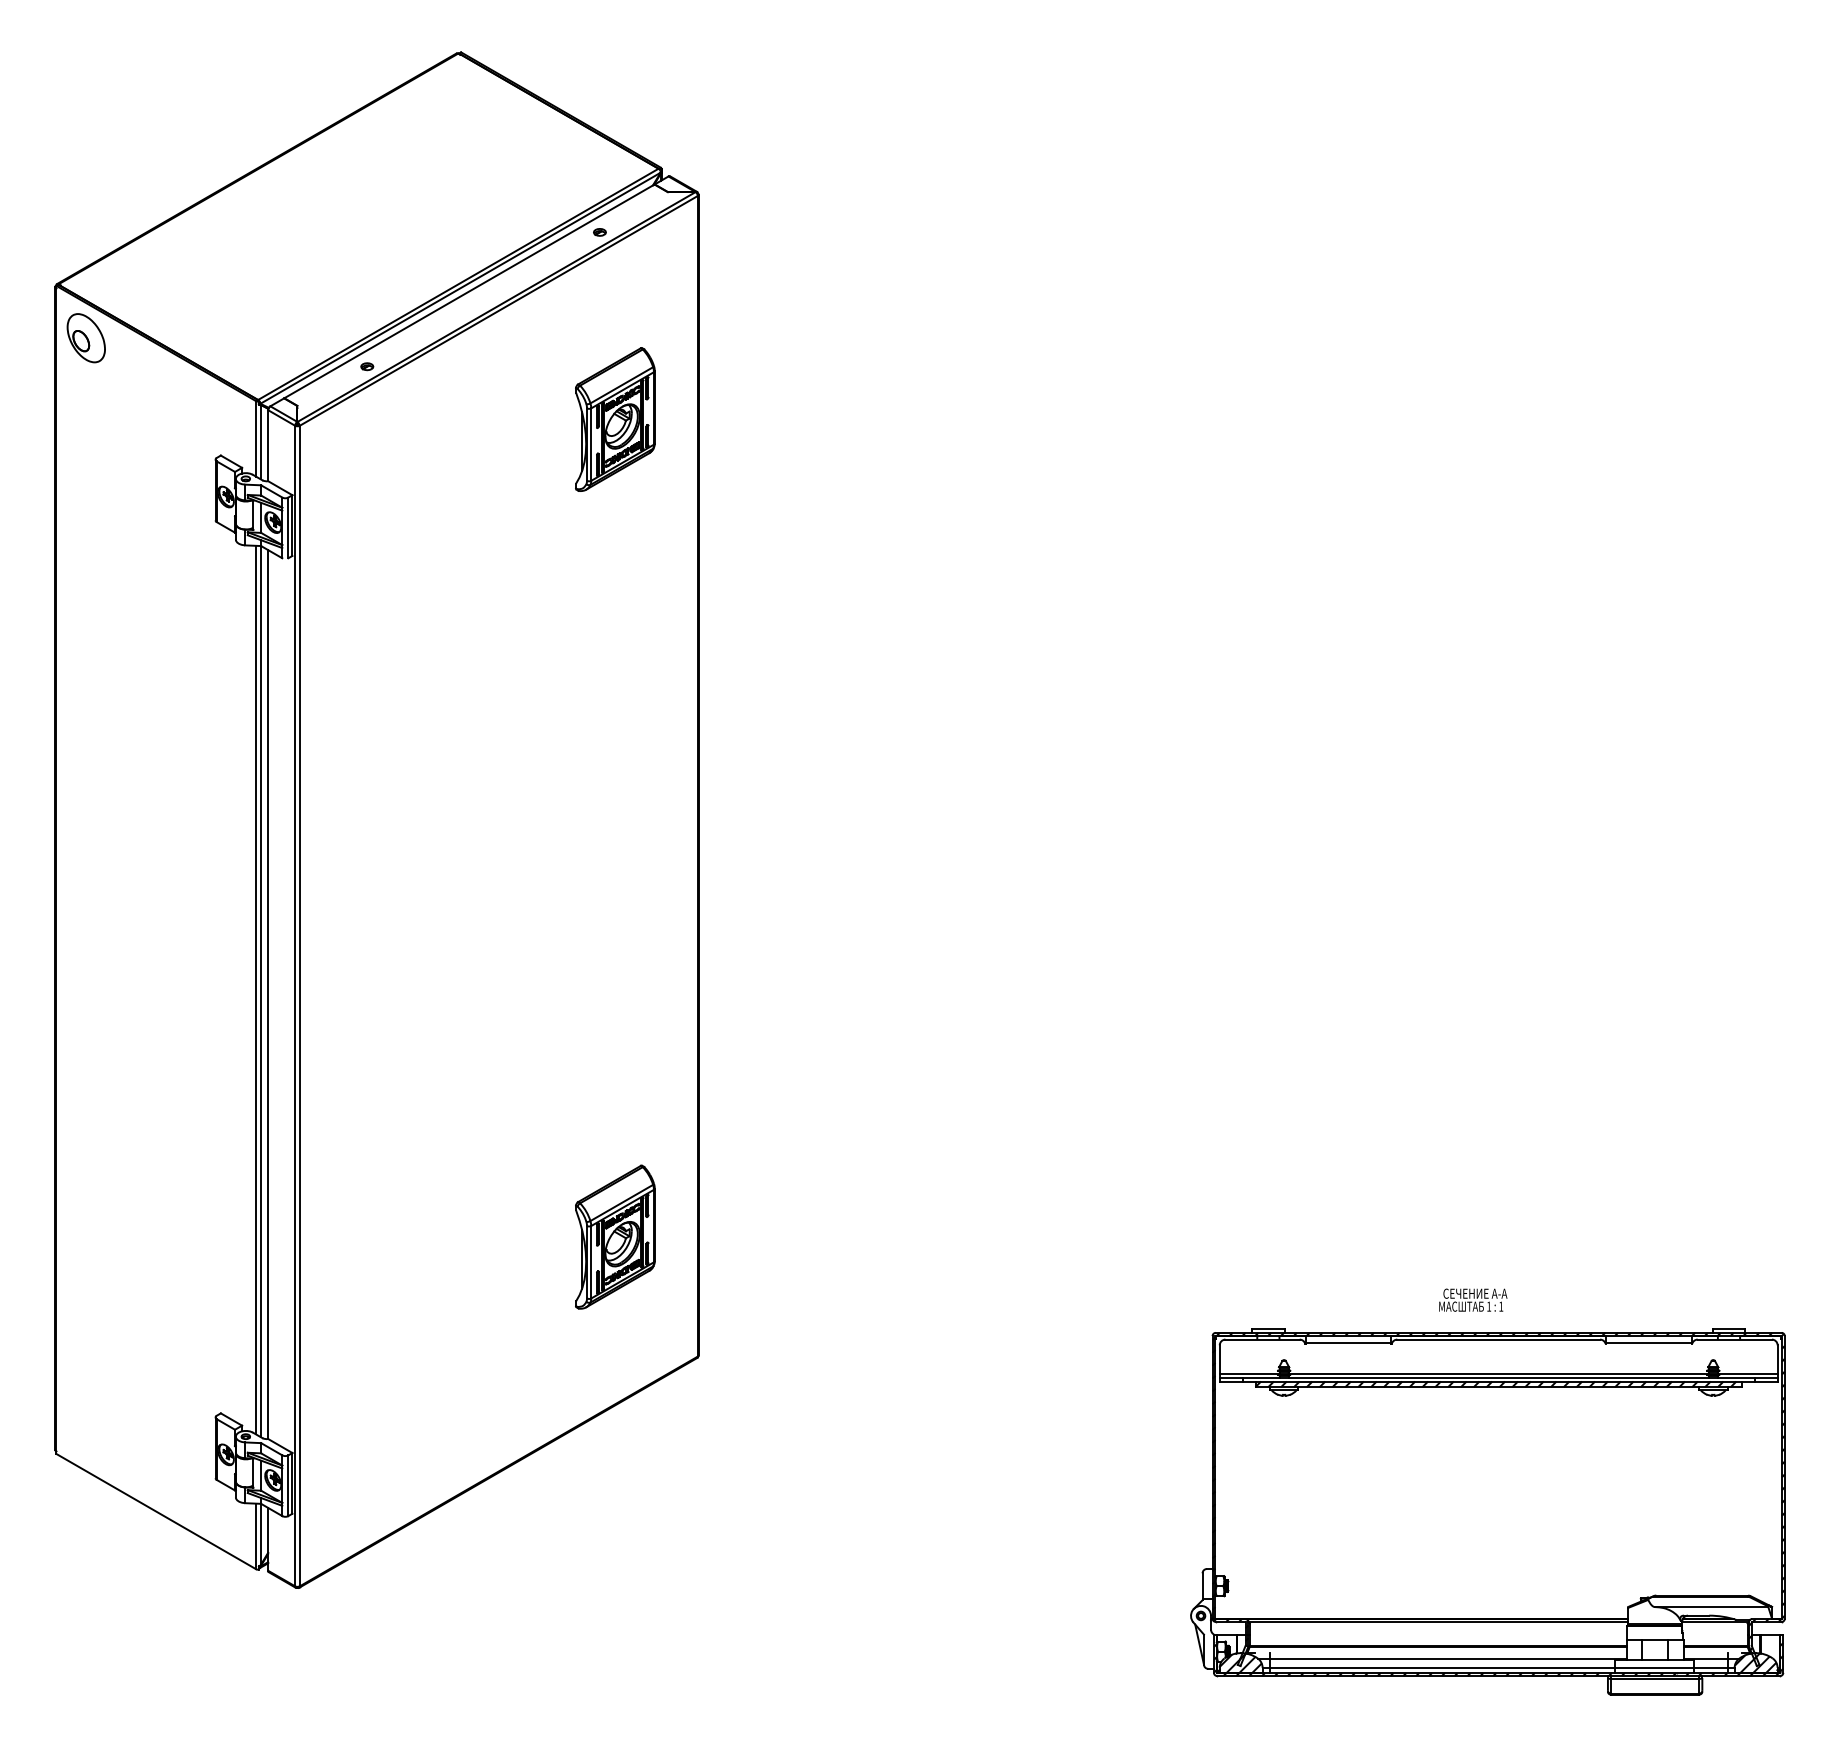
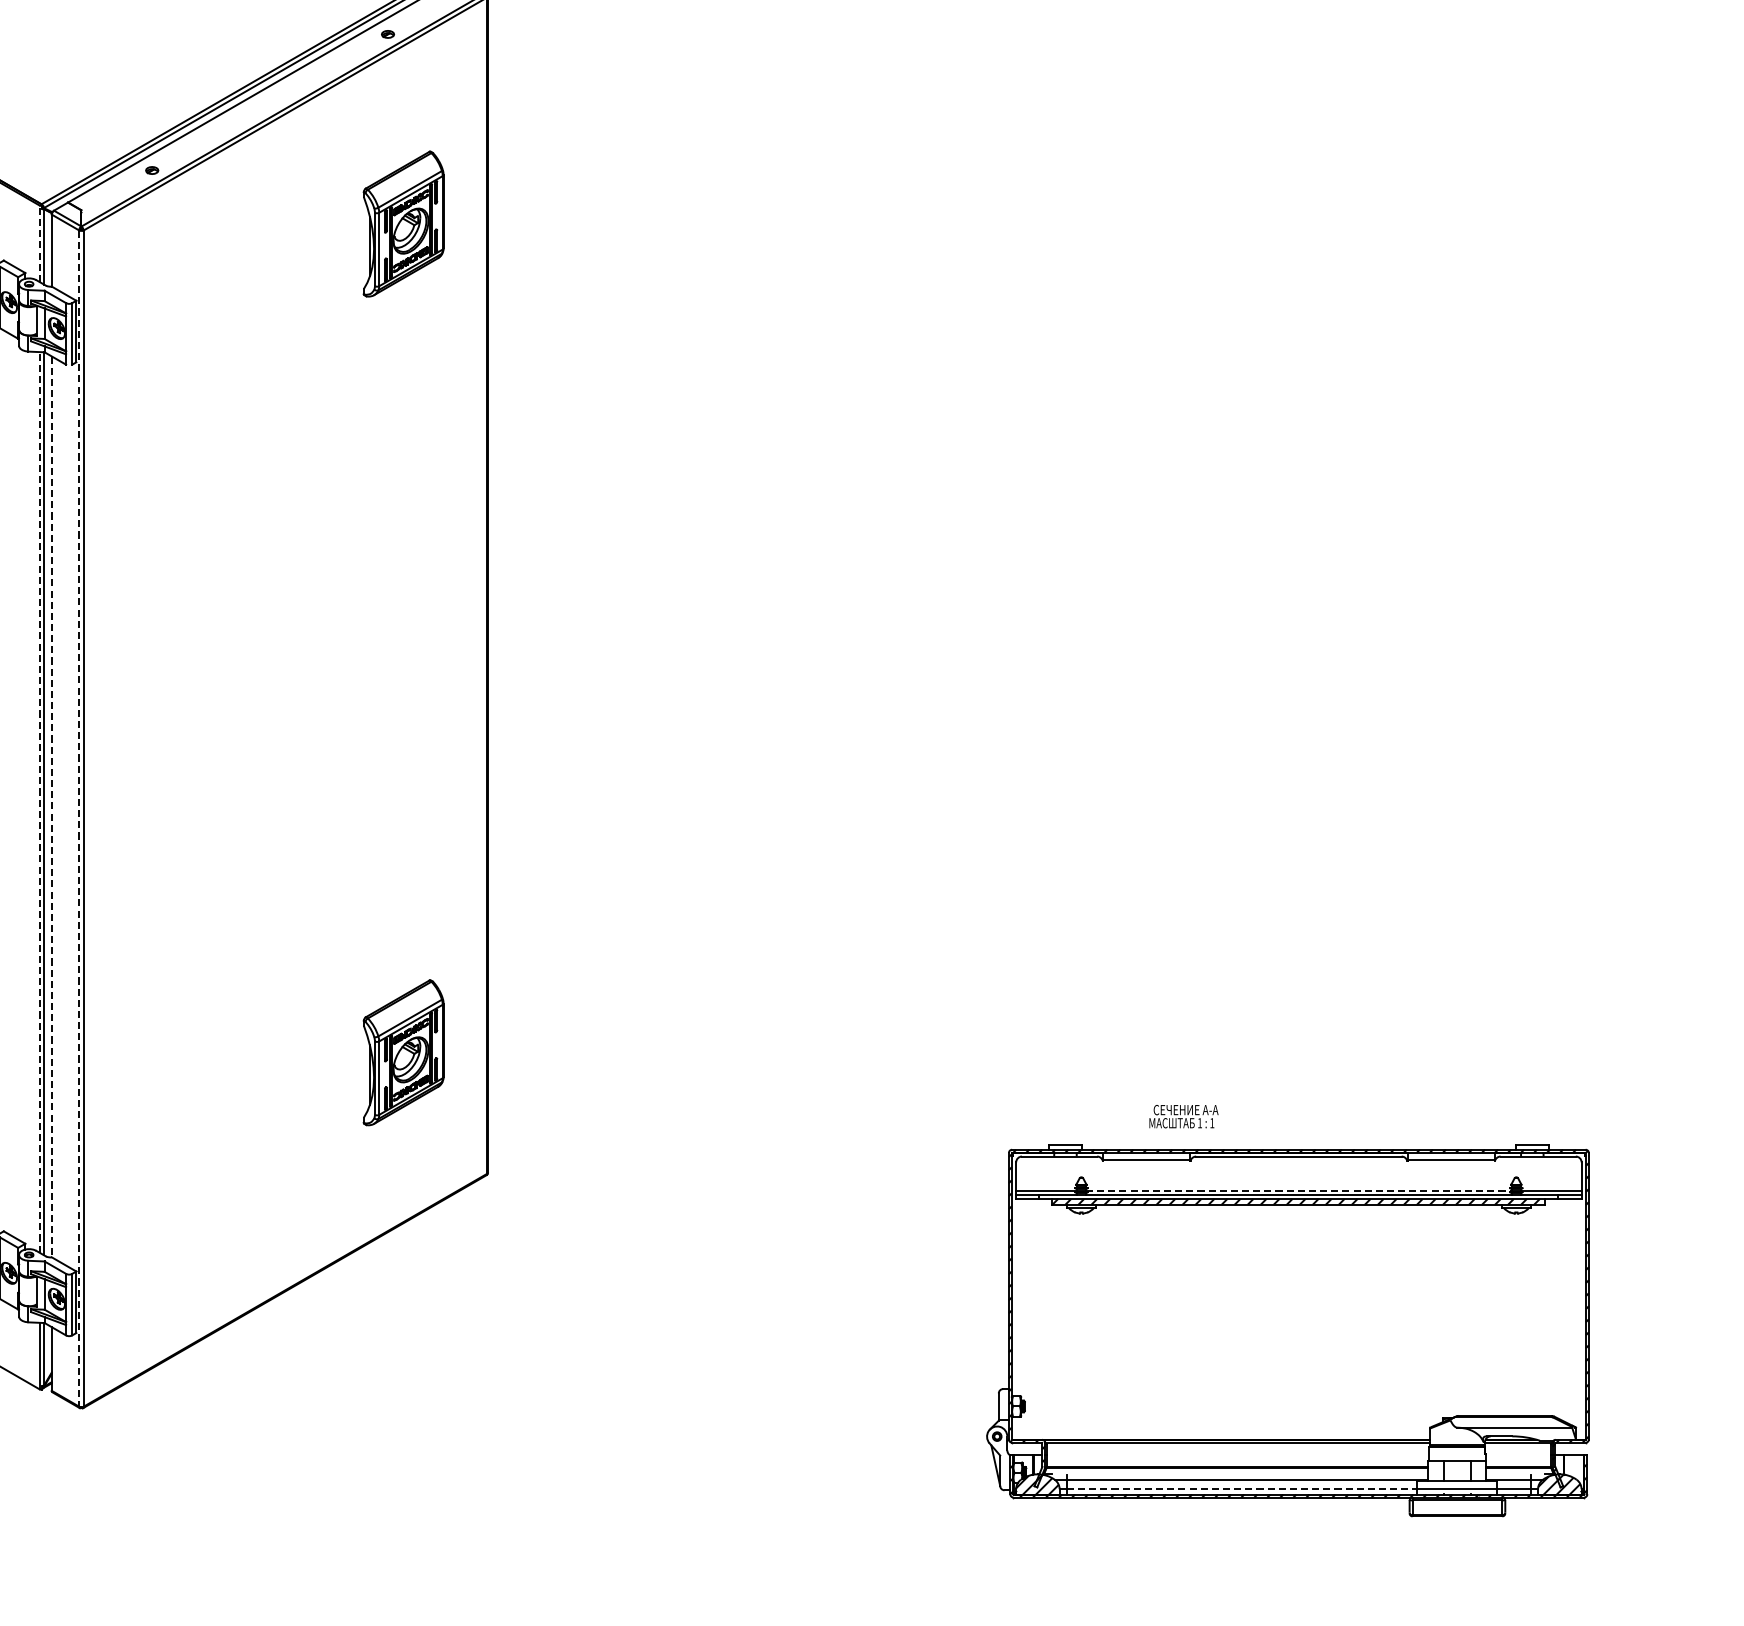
line: (256, 438) -> (39, 243), solid -> dashed
line: (256, 989) -> (39, 801), solid -> dashed
line: (268, 995) -> (52, 807), solid -> dashed
line: (295, 1006) -> (79, 818), solid -> dashed
text: (1473, 1299) -> (1184, 1115), moved
line: (1499, 1373) -> (1299, 1190), solid -> dashed
line: (1442, 1667) -> (1241, 1488), solid -> dashed

